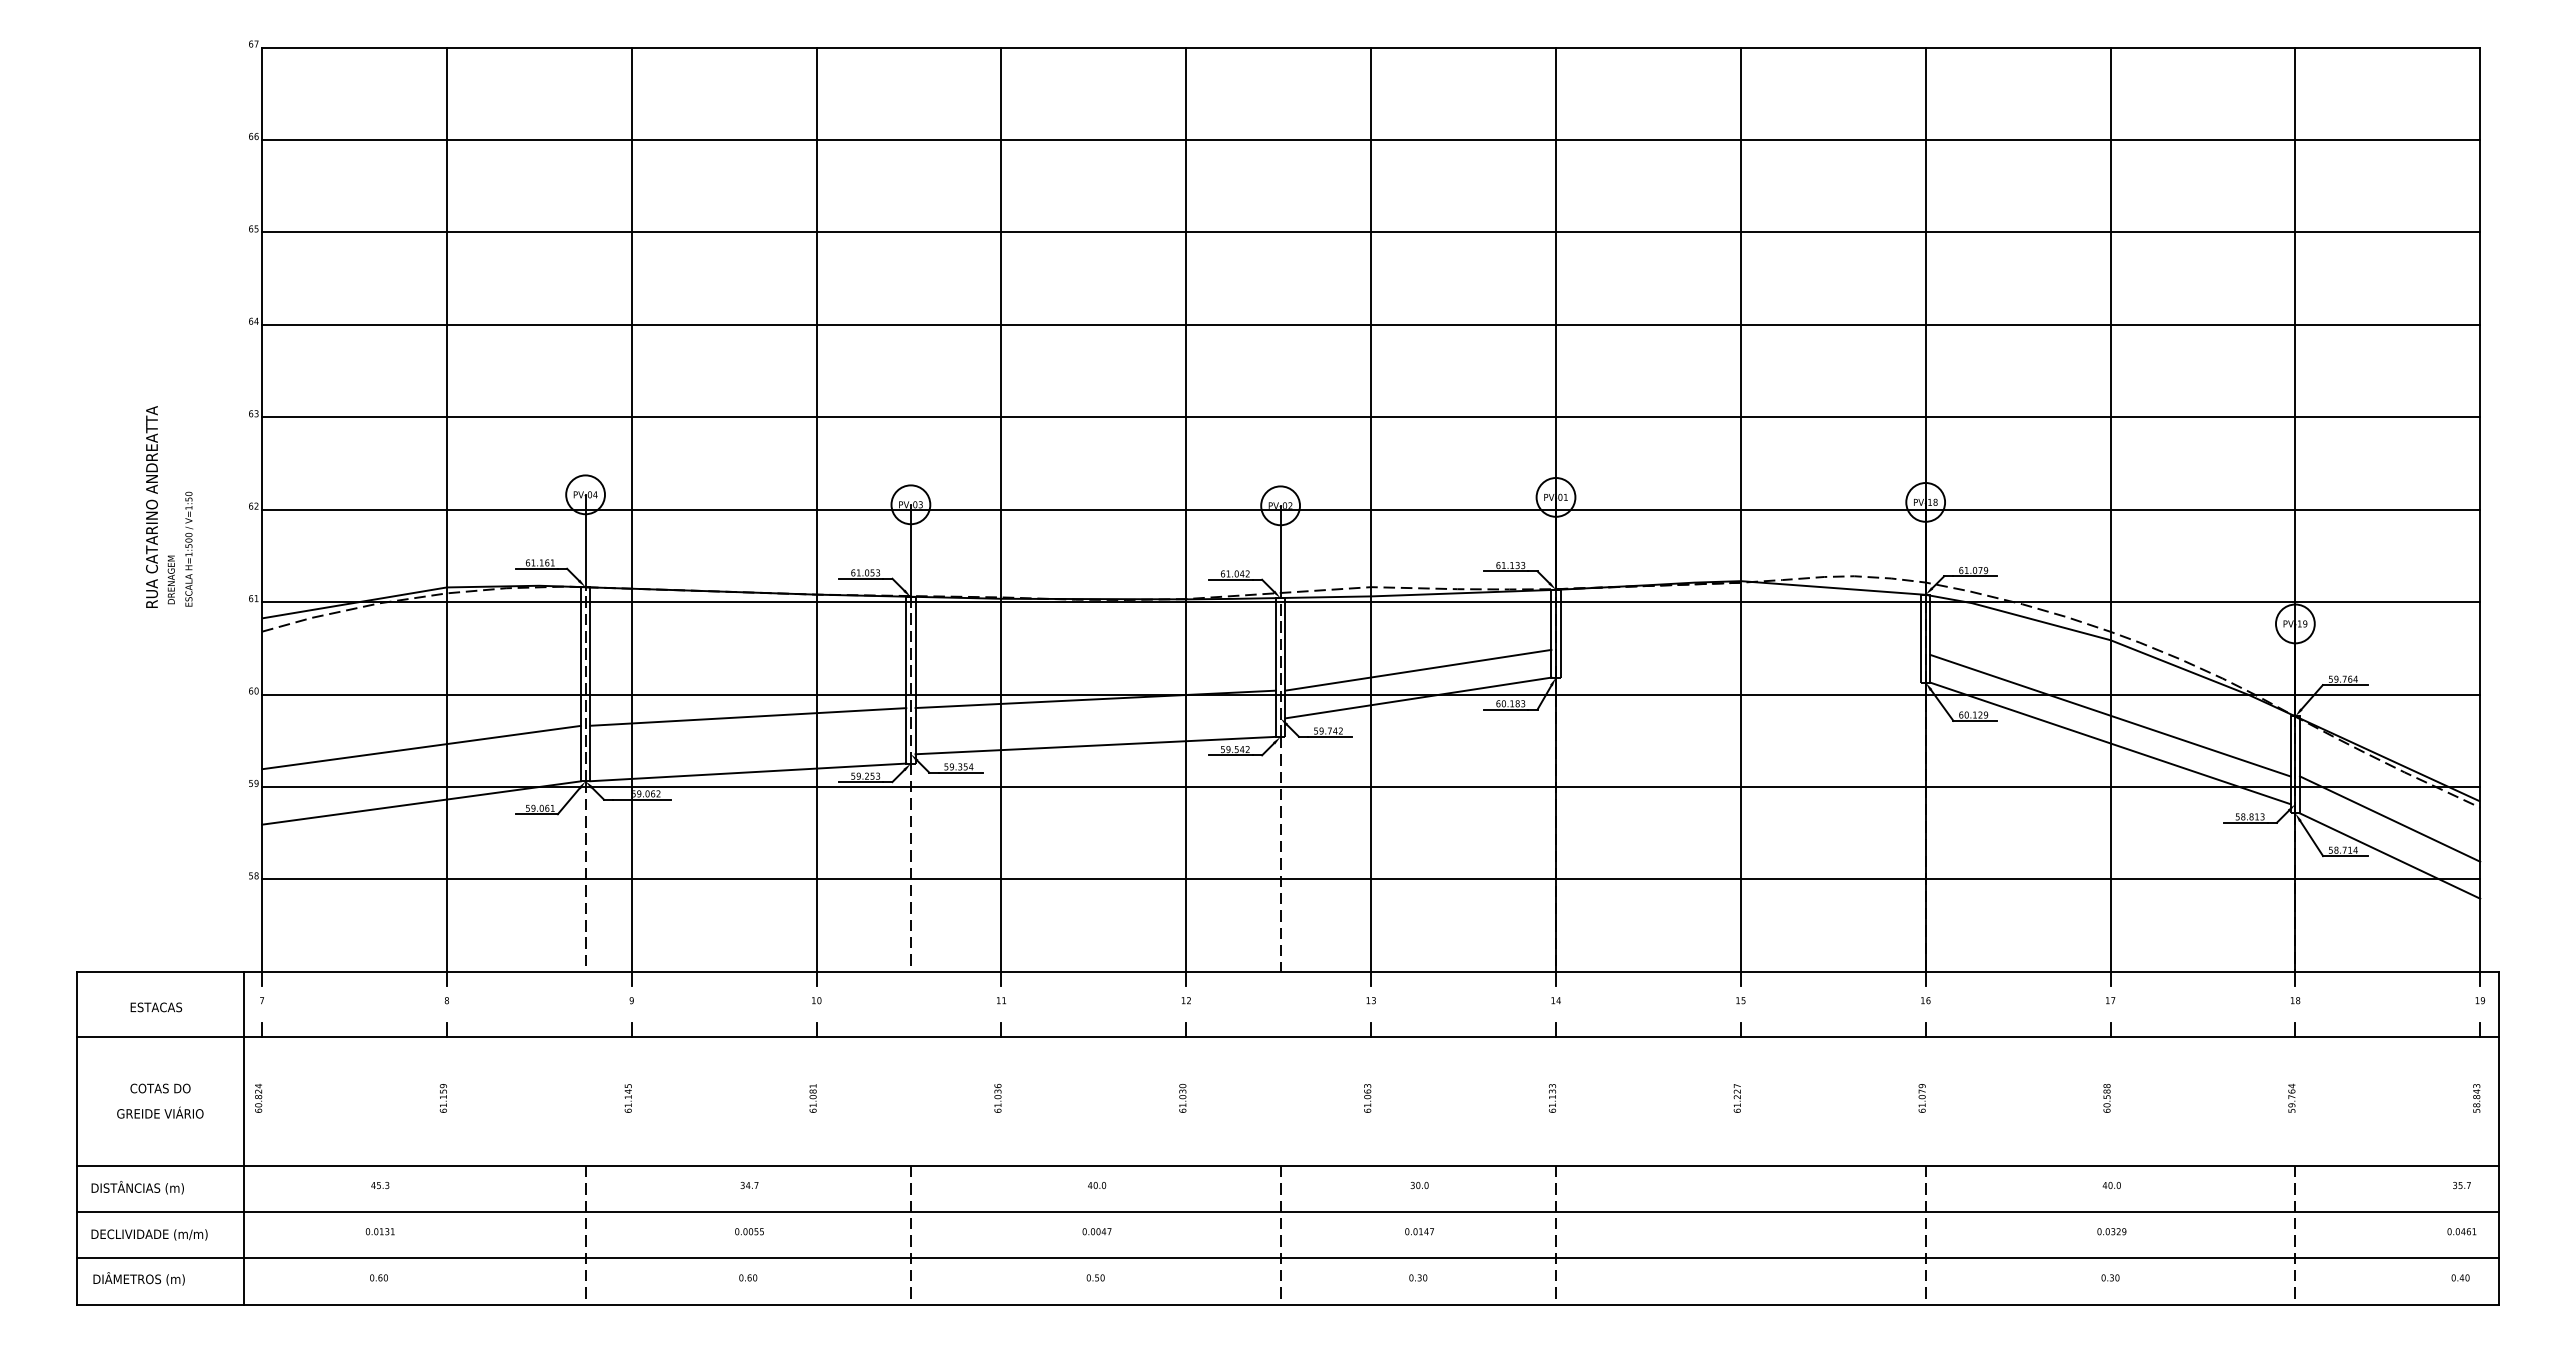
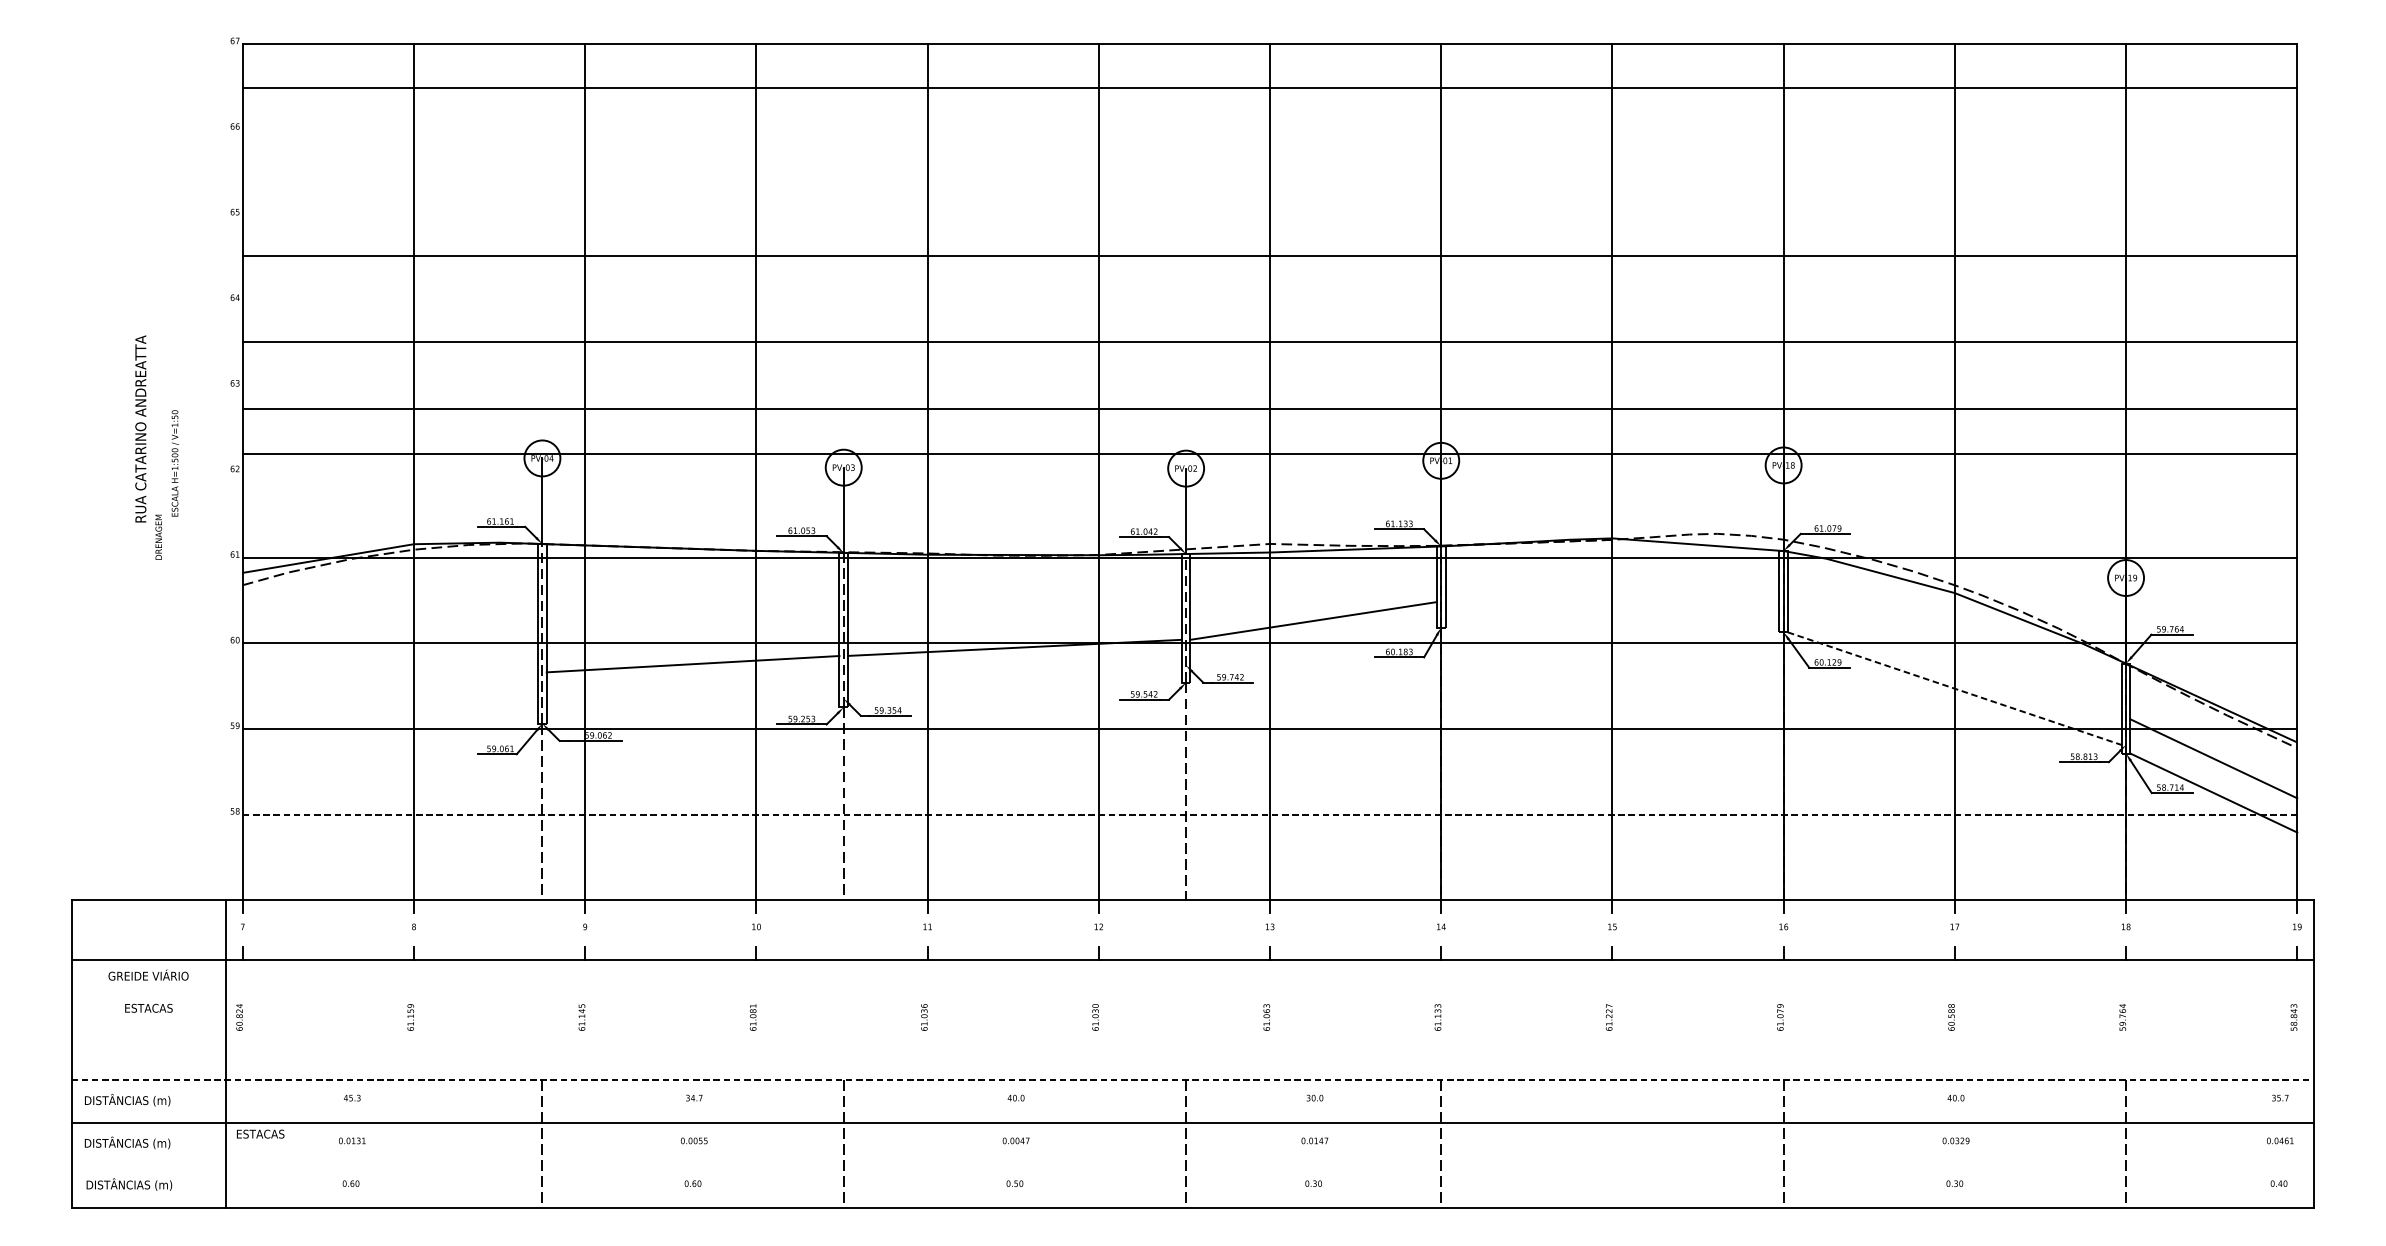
line: (1371, 140) -> (1270, 88), moved
line: (1371, 232) -> (1270, 256), moved
line: (1371, 324) -> (1270, 341), moved
line: (1371, 417) -> (1270, 454), moved
text: (151, 506) -> (140, 428), moved
line: (1371, 509) -> (1270, 409), moved
text: (189, 548) -> (175, 462), moved
line: (1418, 697) -> (1313, 646), removed
line: (2110, 715) -> (1954, 662), removed
line: (2111, 743) -> (1955, 688), solid -> dashed
line: (1095, 745) -> (1014, 690), removed
line: (421, 747) -> (390, 692), removed
line: (748, 772) -> (693, 715), removed
line: (421, 802) -> (390, 743), removed
line: (1371, 879) -> (1270, 814), solid -> dashed
text: (156, 1007) -> (260, 1134), moved
text: (160, 1088) -> (148, 1008), COTAS DO -> ESTACAS
text: (160, 1112) -> (148, 974), moved
line: (1287, 1165) -> (1192, 1079), solid -> dashed
text: (154, 1233) -> (143, 1142), DECLIVIDADE (m/m) -> DISTÂNCIAS (m)
line: (1287, 1258) -> (1192, 1165), removed
text: (145, 1278) -> (134, 1184), DIÂMETROS (m) -> DISTÂNCIAS (m)

